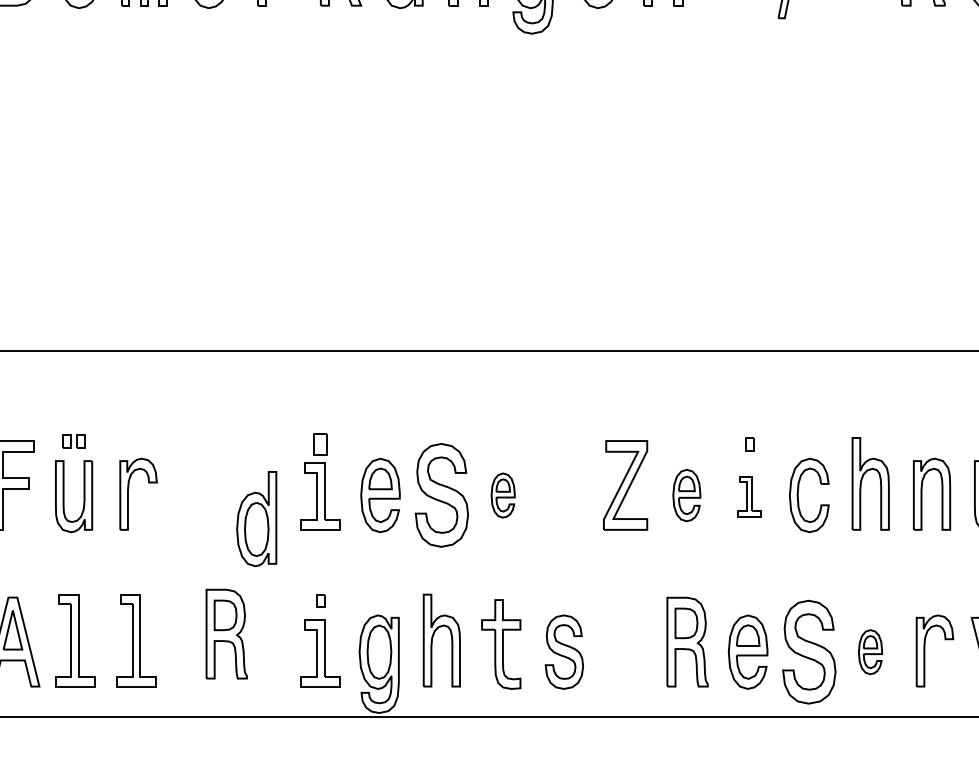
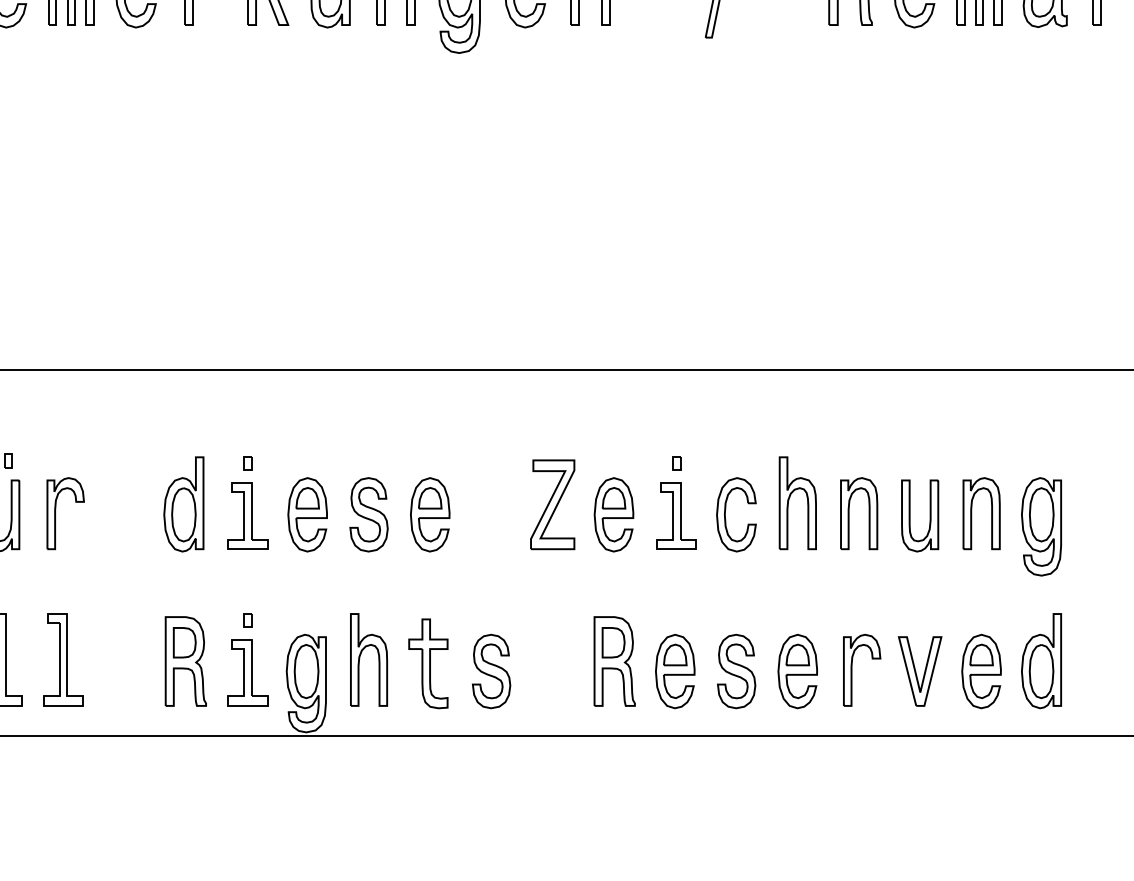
part: (320, 444) -> (247, 463), size x0.62
part: (441, 495) -> (368, 514), size x0.71
part: (503, 495) -> (430, 514), size x1.67
part: (686, 495) -> (613, 514), size x1.43
part: (749, 496) -> (676, 515), size x1.67
part: (256, 519) -> (183, 504), moved
part: (226, 634) -> (185, 661), moved
part: (809, 652) -> (736, 671), size x0.71
part: (870, 652) -> (797, 671), size x1.67

